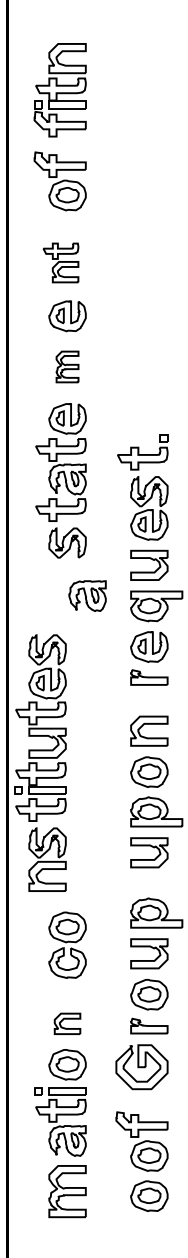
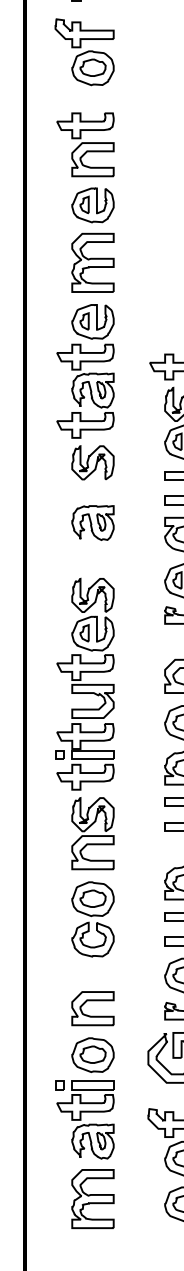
part: (60, 262) -> (84, 144), size x1.43
part: (67, 366) -> (92, 262), size x1.67
part: (87, 595) -> (92, 522), moved
part: (40, 762) -> (84, 723), moved
part: (67, 1023) -> (92, 1008), size x1.43

